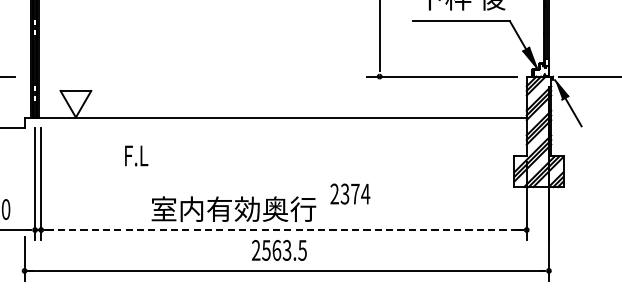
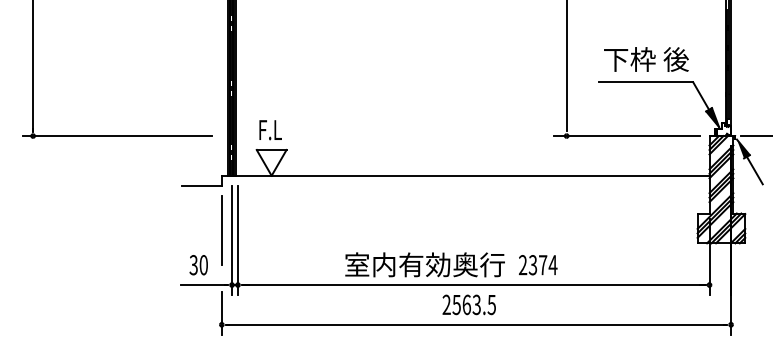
text: (136, 156) -> (270, 130), moved
line: (24, 173) -> (221, 230), added
text: (350, 194) -> (538, 265), moved
line: (283, 230) -> (473, 285), dashed -> solid

